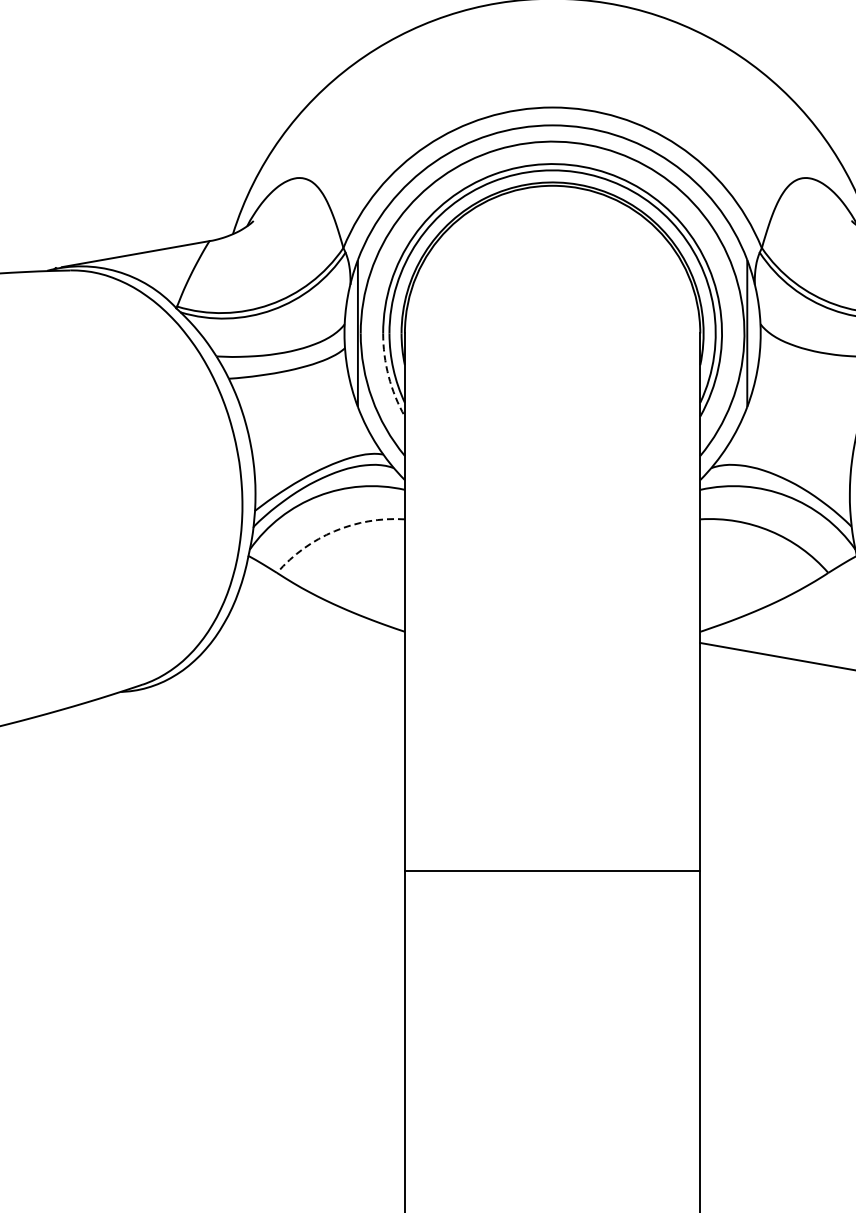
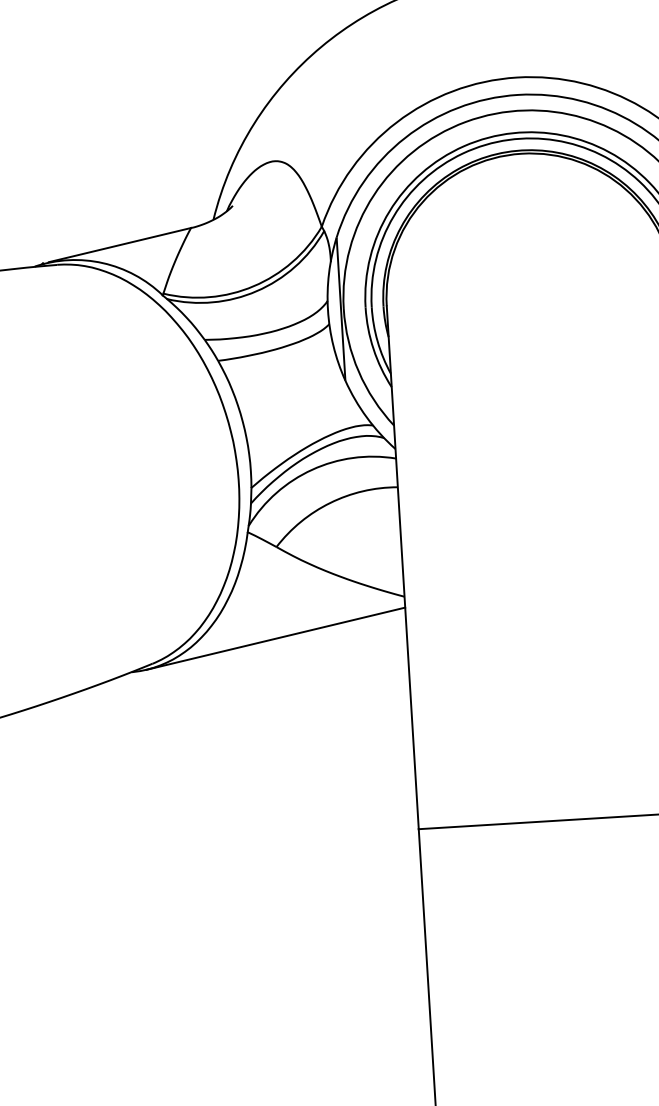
arc: (388, 376) -> (373, 349), dashed -> solid
arc: (334, 531) -> (330, 503), dashed -> solid
line: (270, 666) -> (275, 638), added

